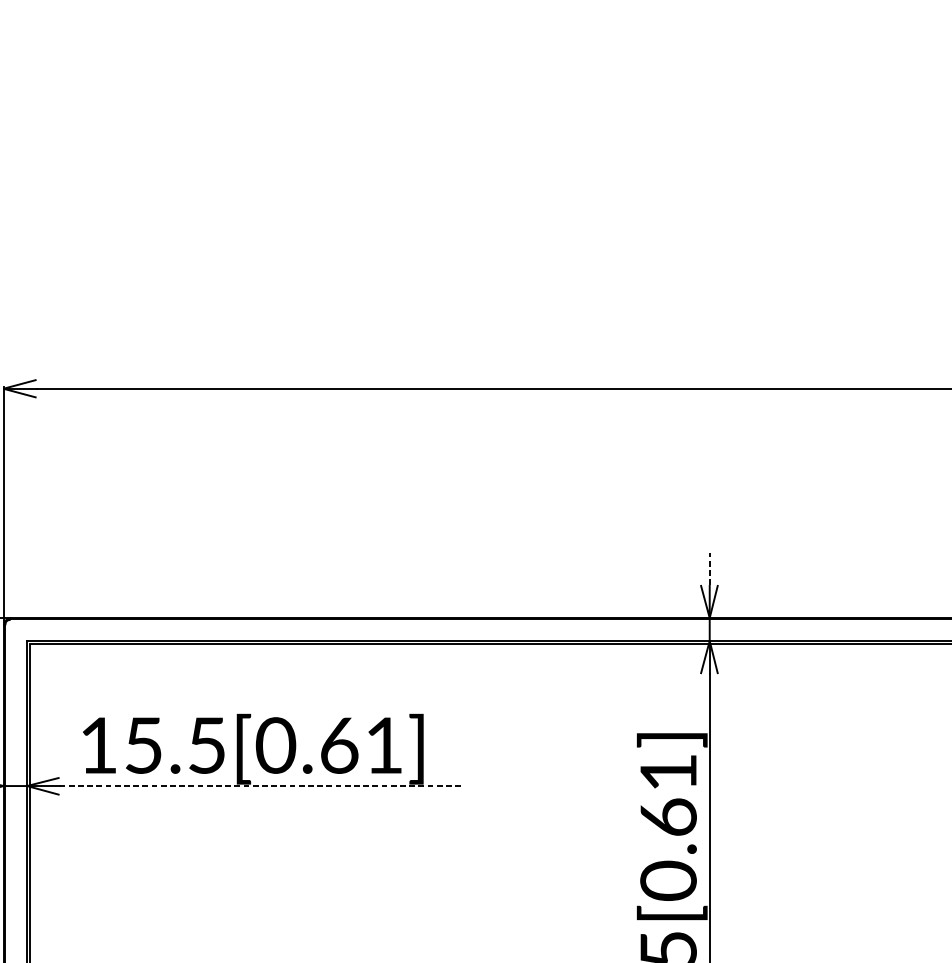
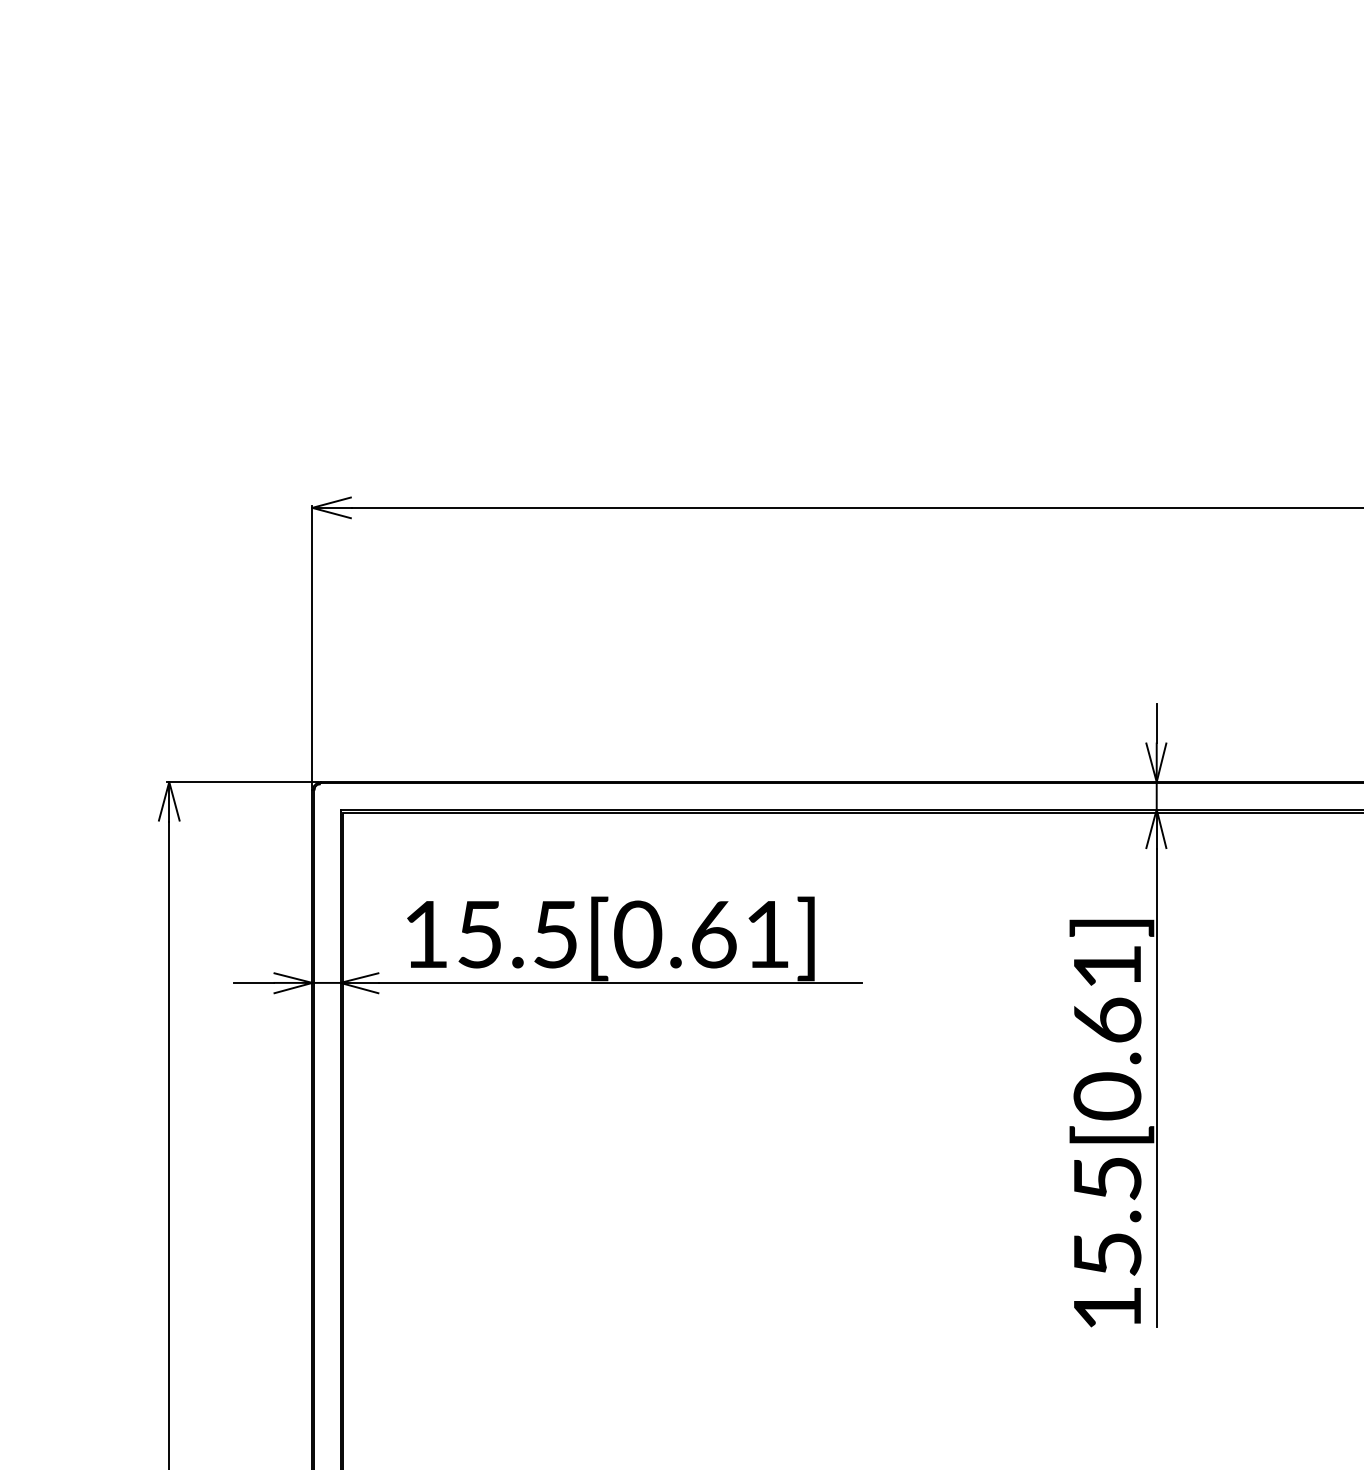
line: (709, 568) -> (1156, 722), dashed -> solid
line: (261, 785) -> (620, 982), dashed -> solid

